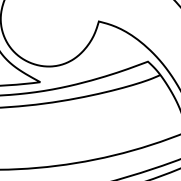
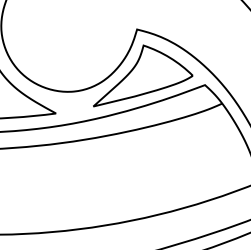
part: (103, 54) -> (143, 75), added

